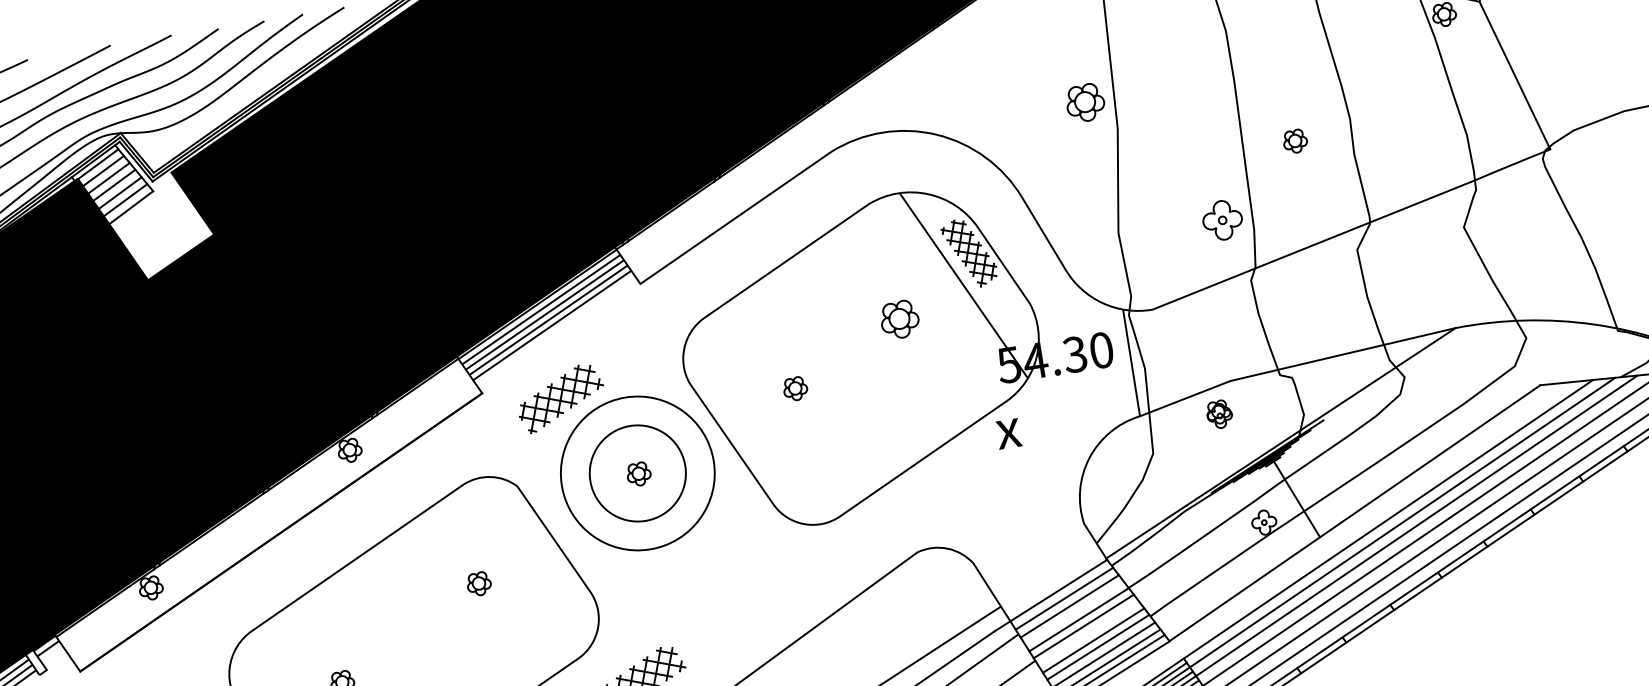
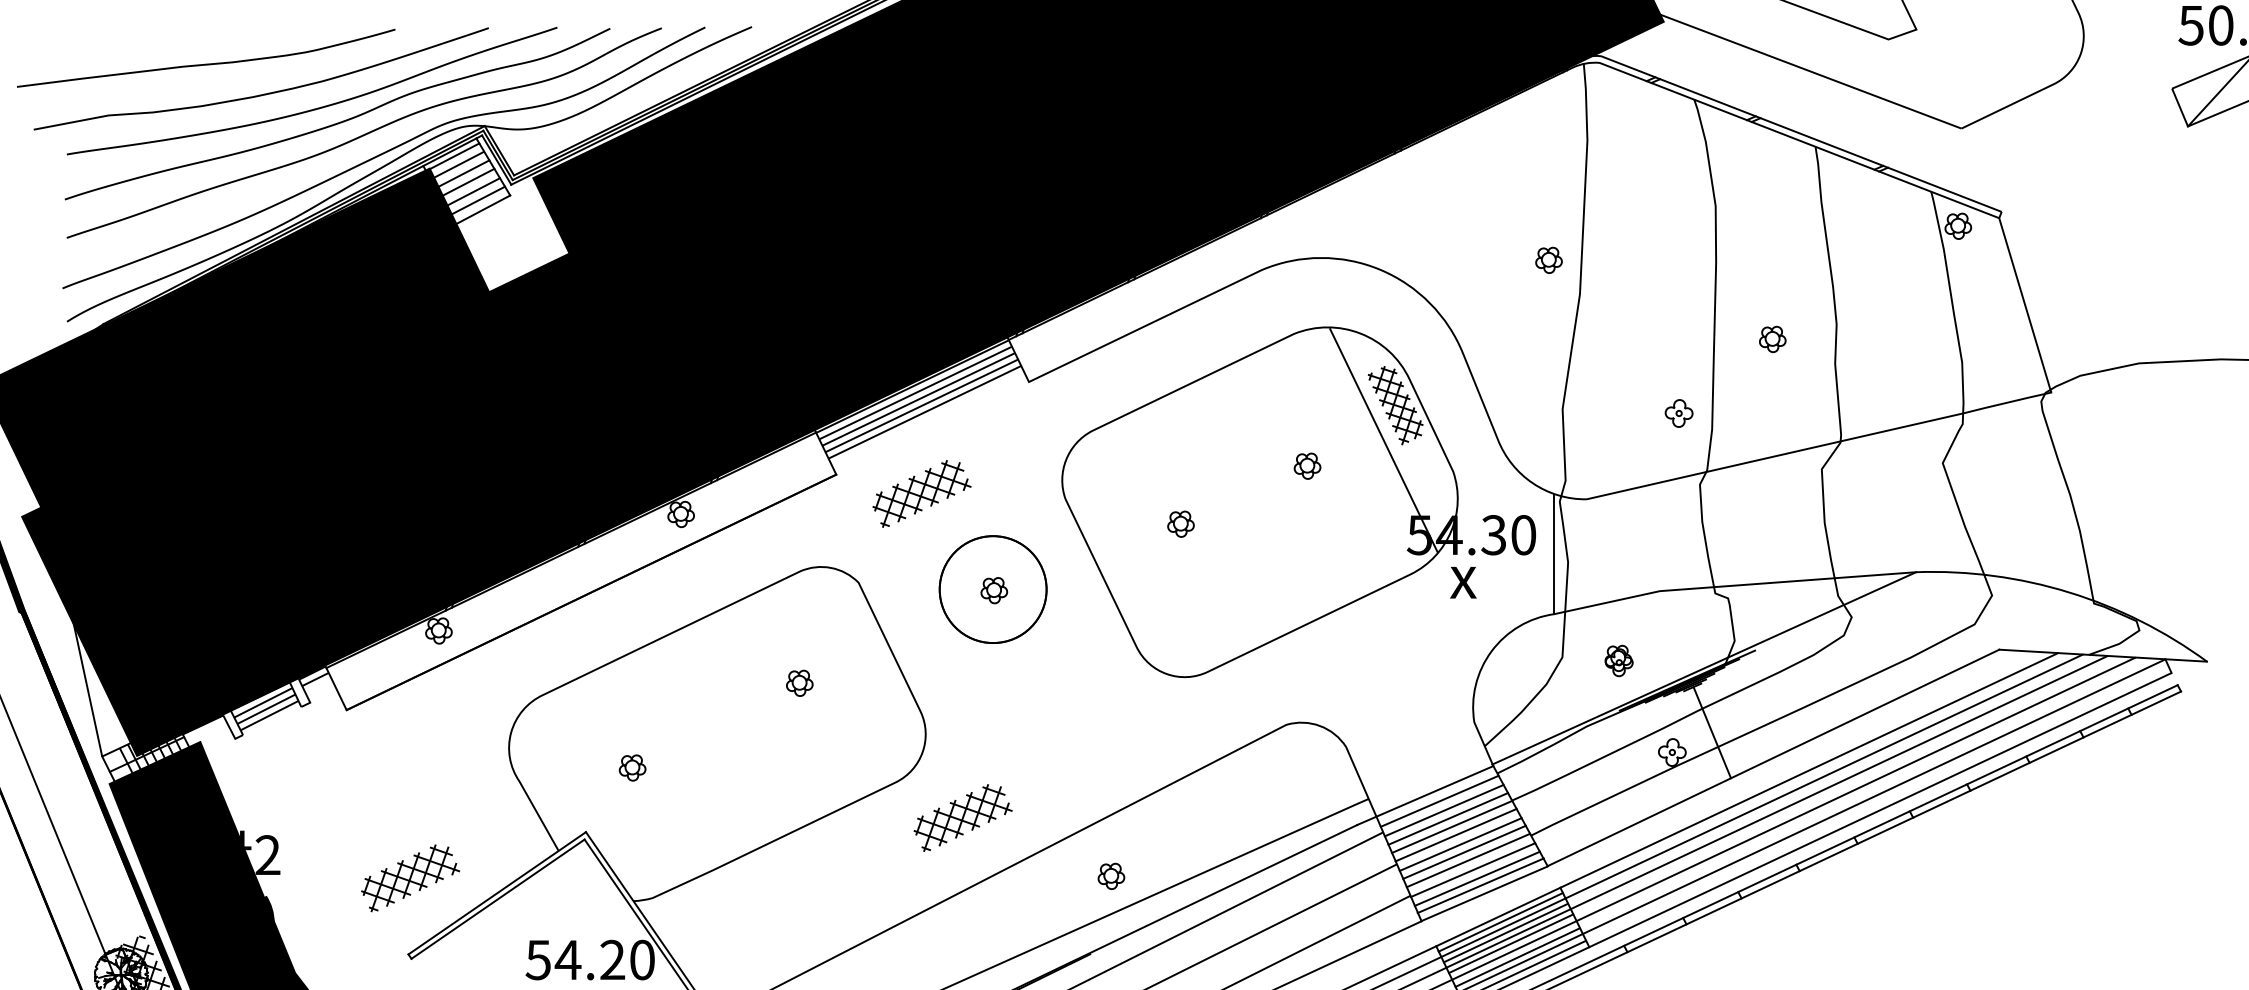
part: (1084, 101) -> (1548, 259), size x0.62
part: (1222, 220) -> (1678, 413), size x0.62
part: (899, 318) -> (1307, 465), size x0.62
part: (1219, 414) -> (1618, 660), moved
part: (1008, 433) -> (1463, 582), moved
circle: (637, 473) -> (992, 589), size x0.62
line: (1074, 612) -> (1448, 818), added
line: (1088, 634) -> (1460, 844), added

